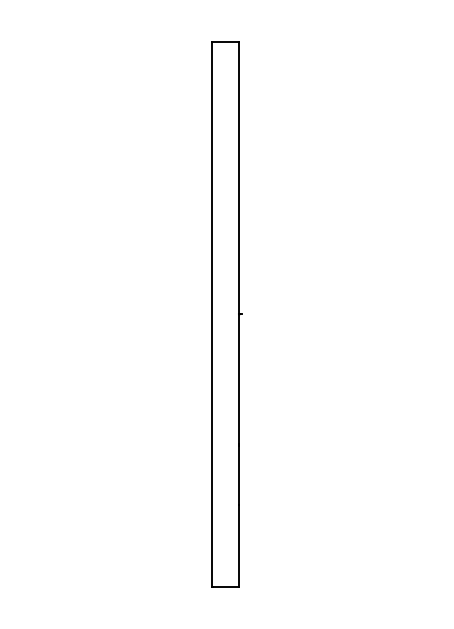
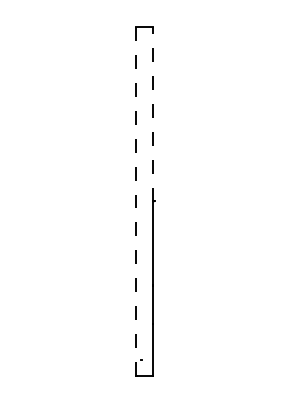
line: (239, 177) -> (153, 113), solid -> dashed
line: (212, 314) -> (136, 201), solid -> dashed

